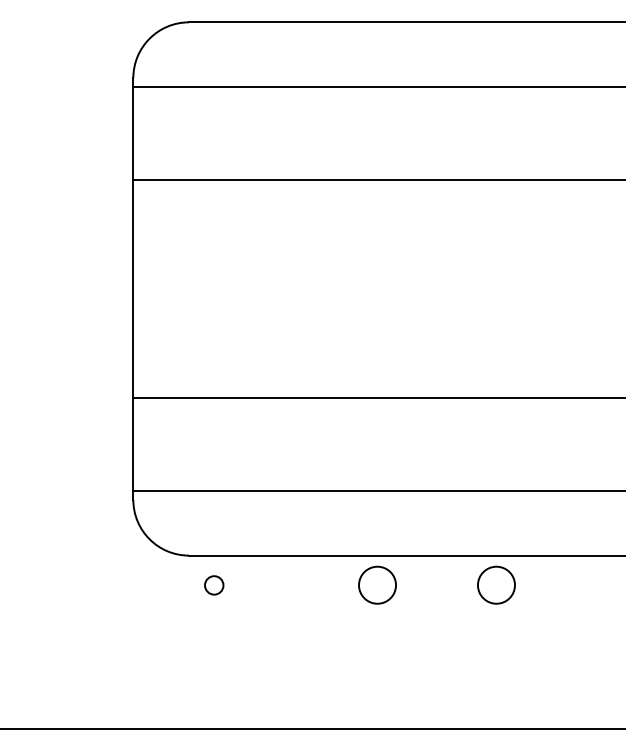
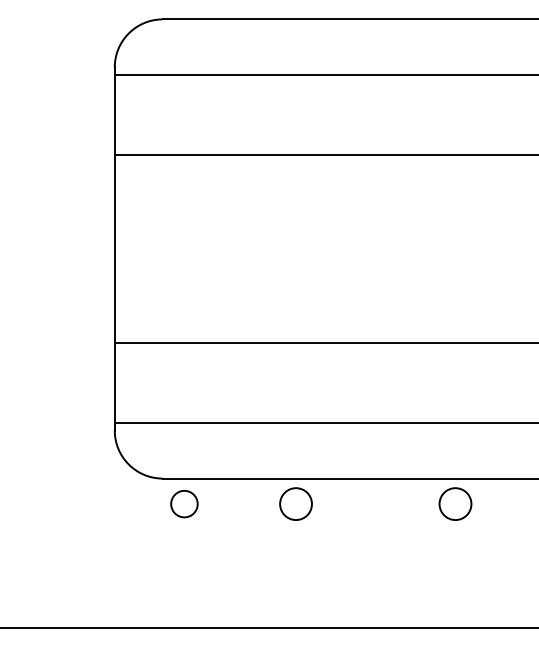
circle: (376, 584) -> (295, 503), moved
circle: (496, 584) -> (455, 503), moved
circle: (214, 585) -> (184, 504), size x1.67

